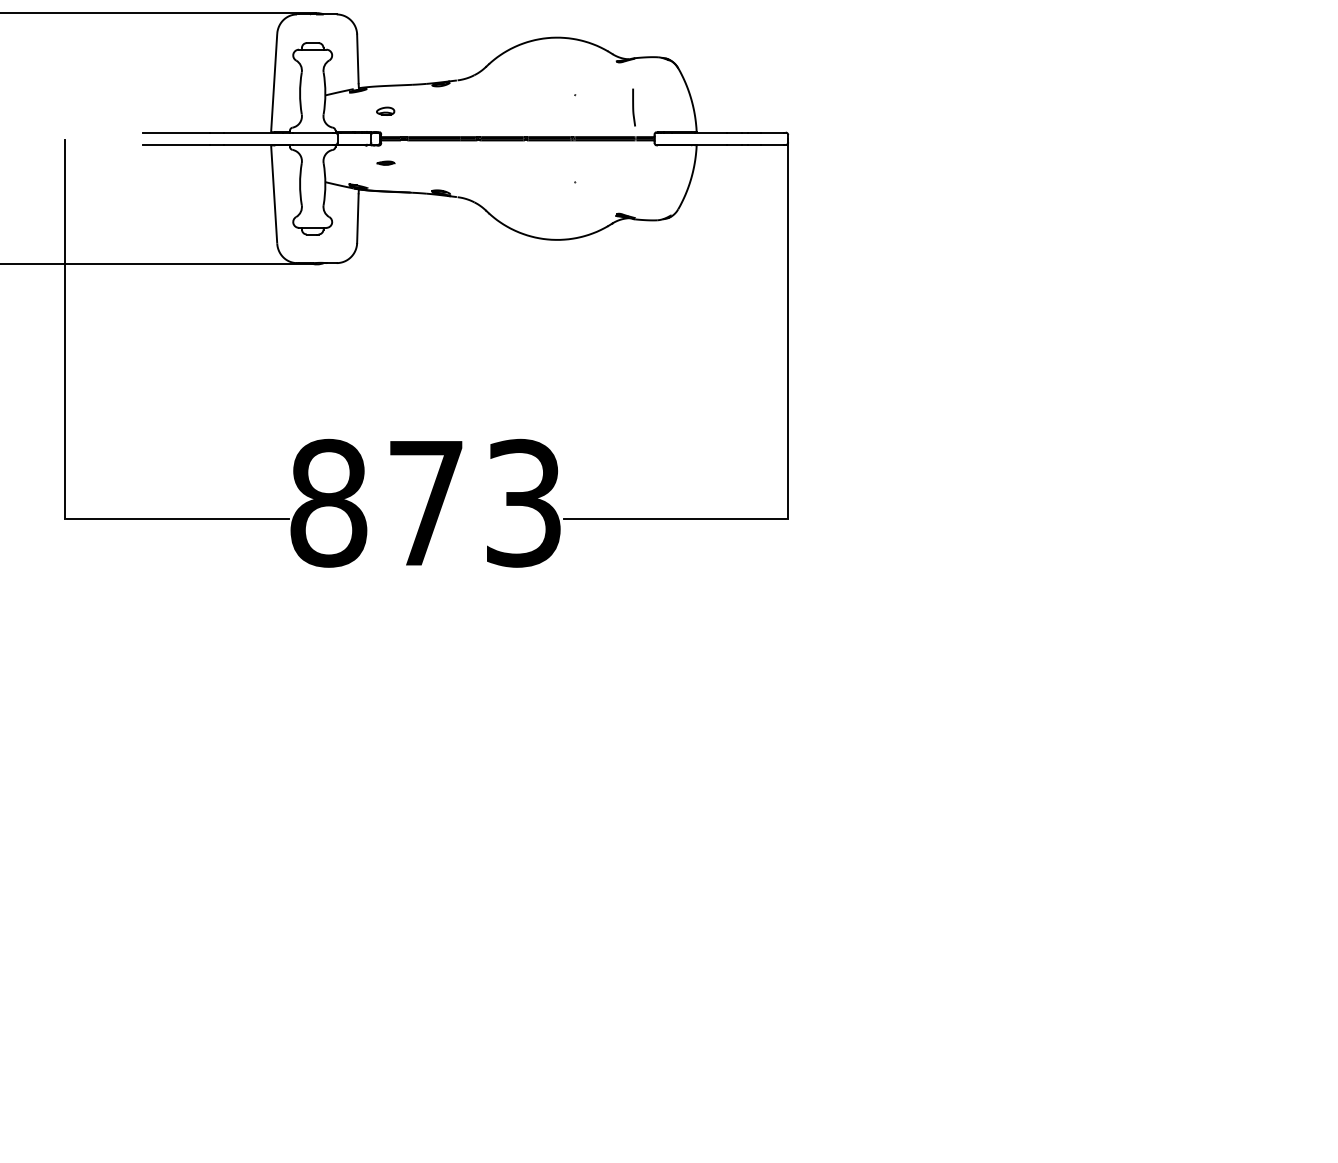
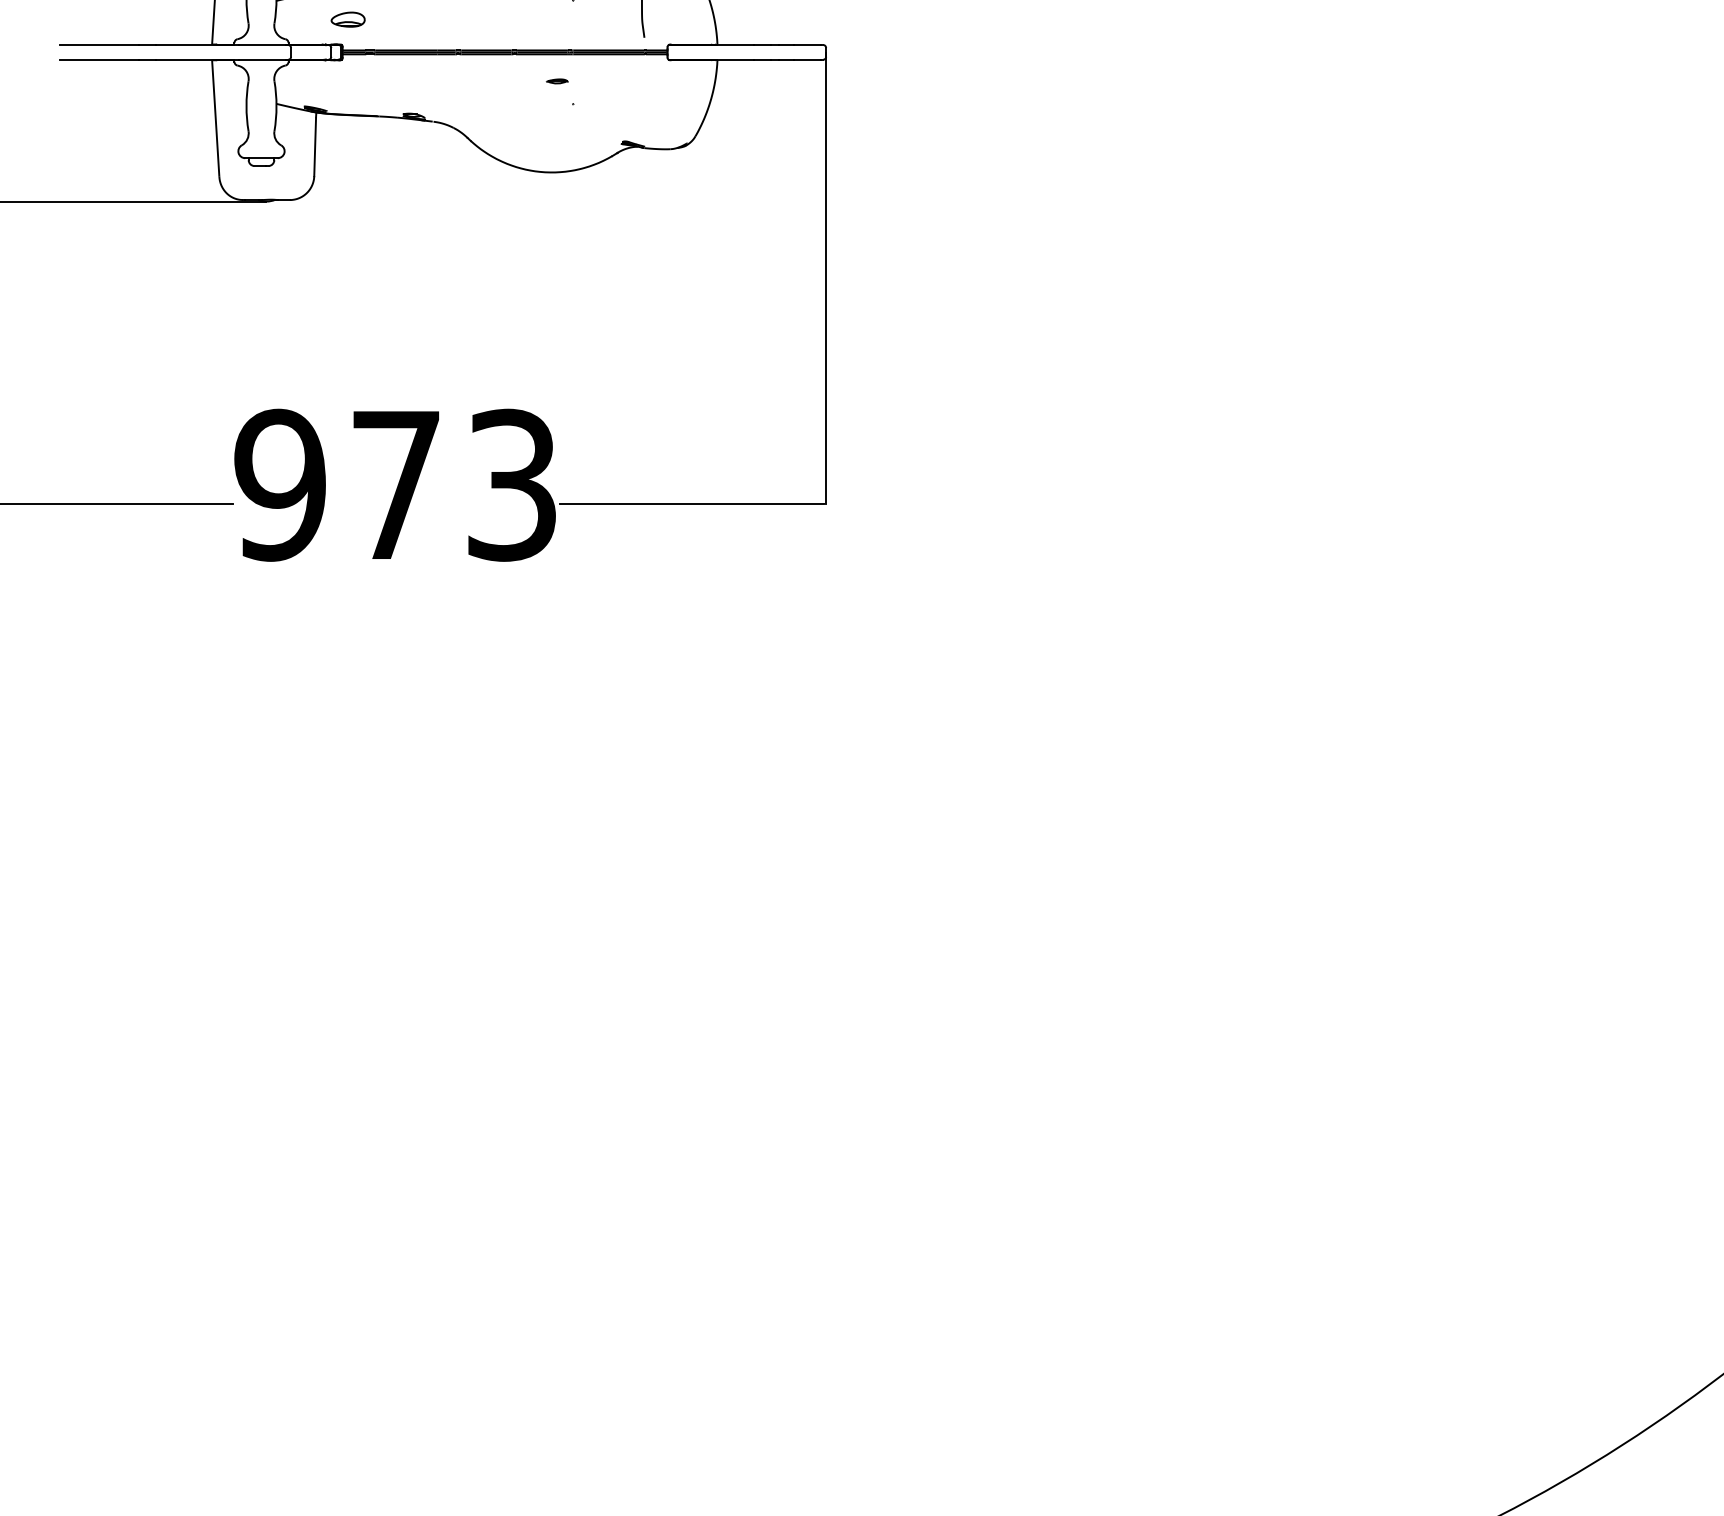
part: (385, 111) -> (347, 19), size x1.6
part: (385, 163) -> (556, 81), moved
text: (328, 502) -> (280, 484), 873 -> 973

